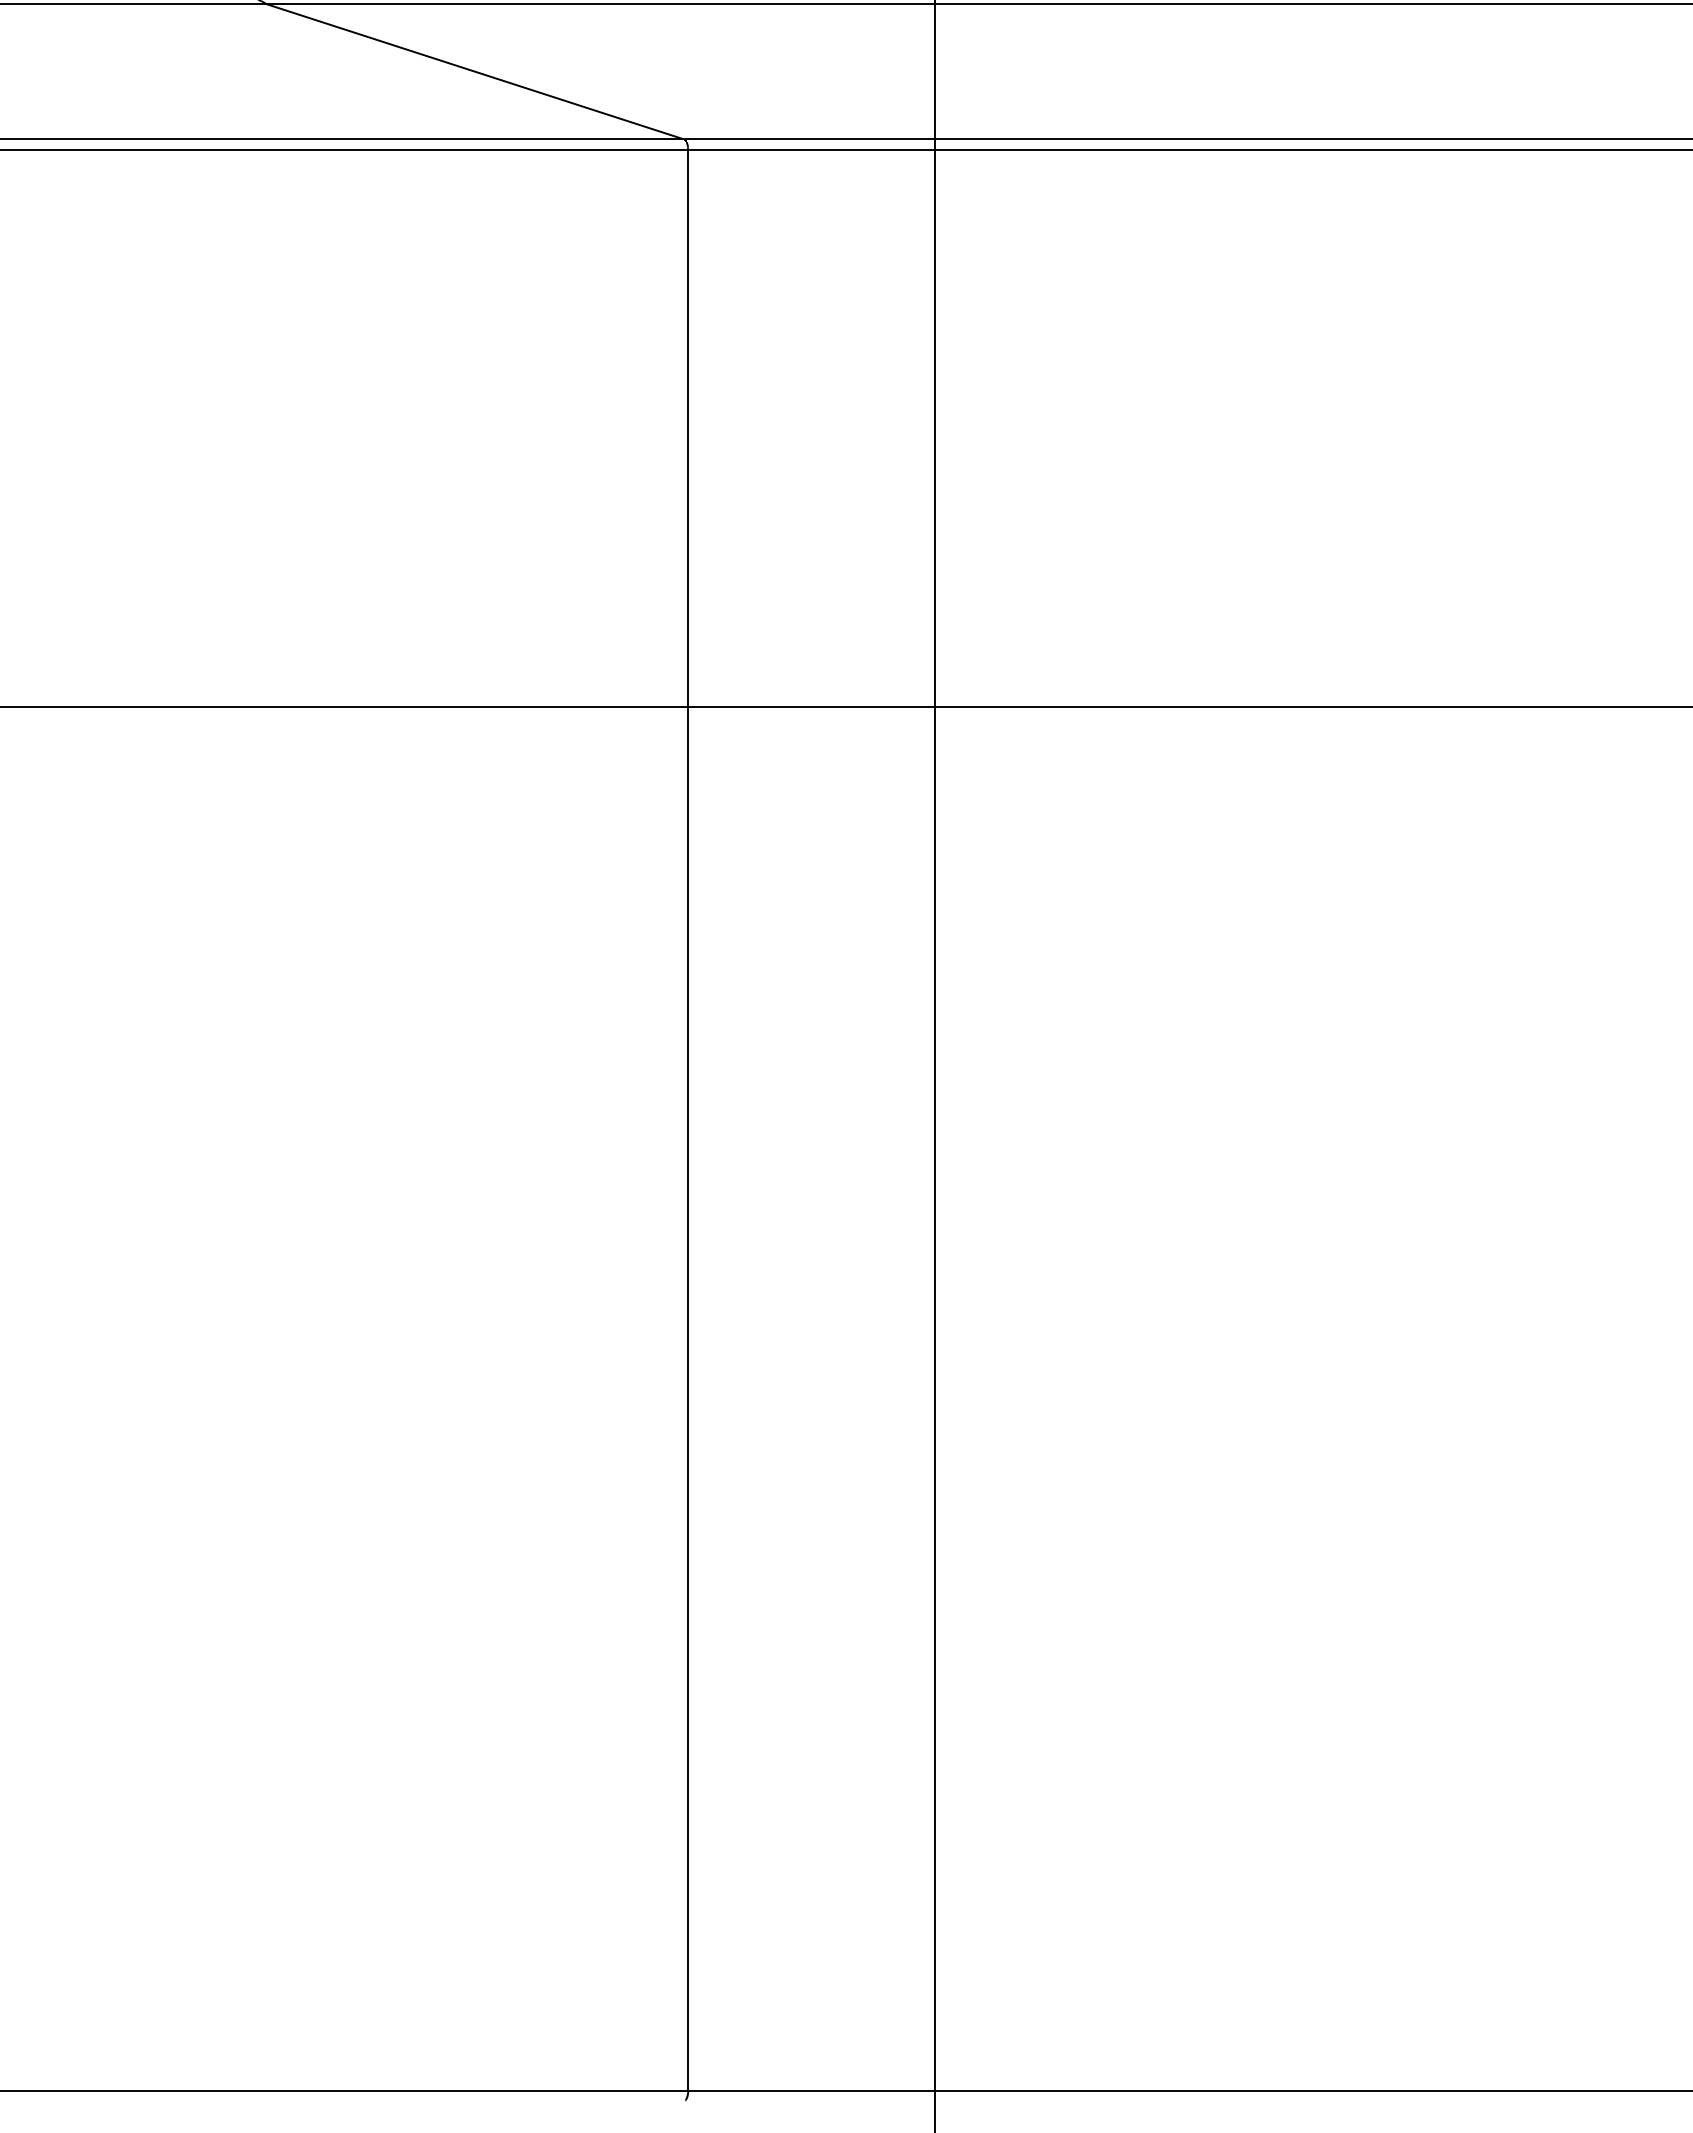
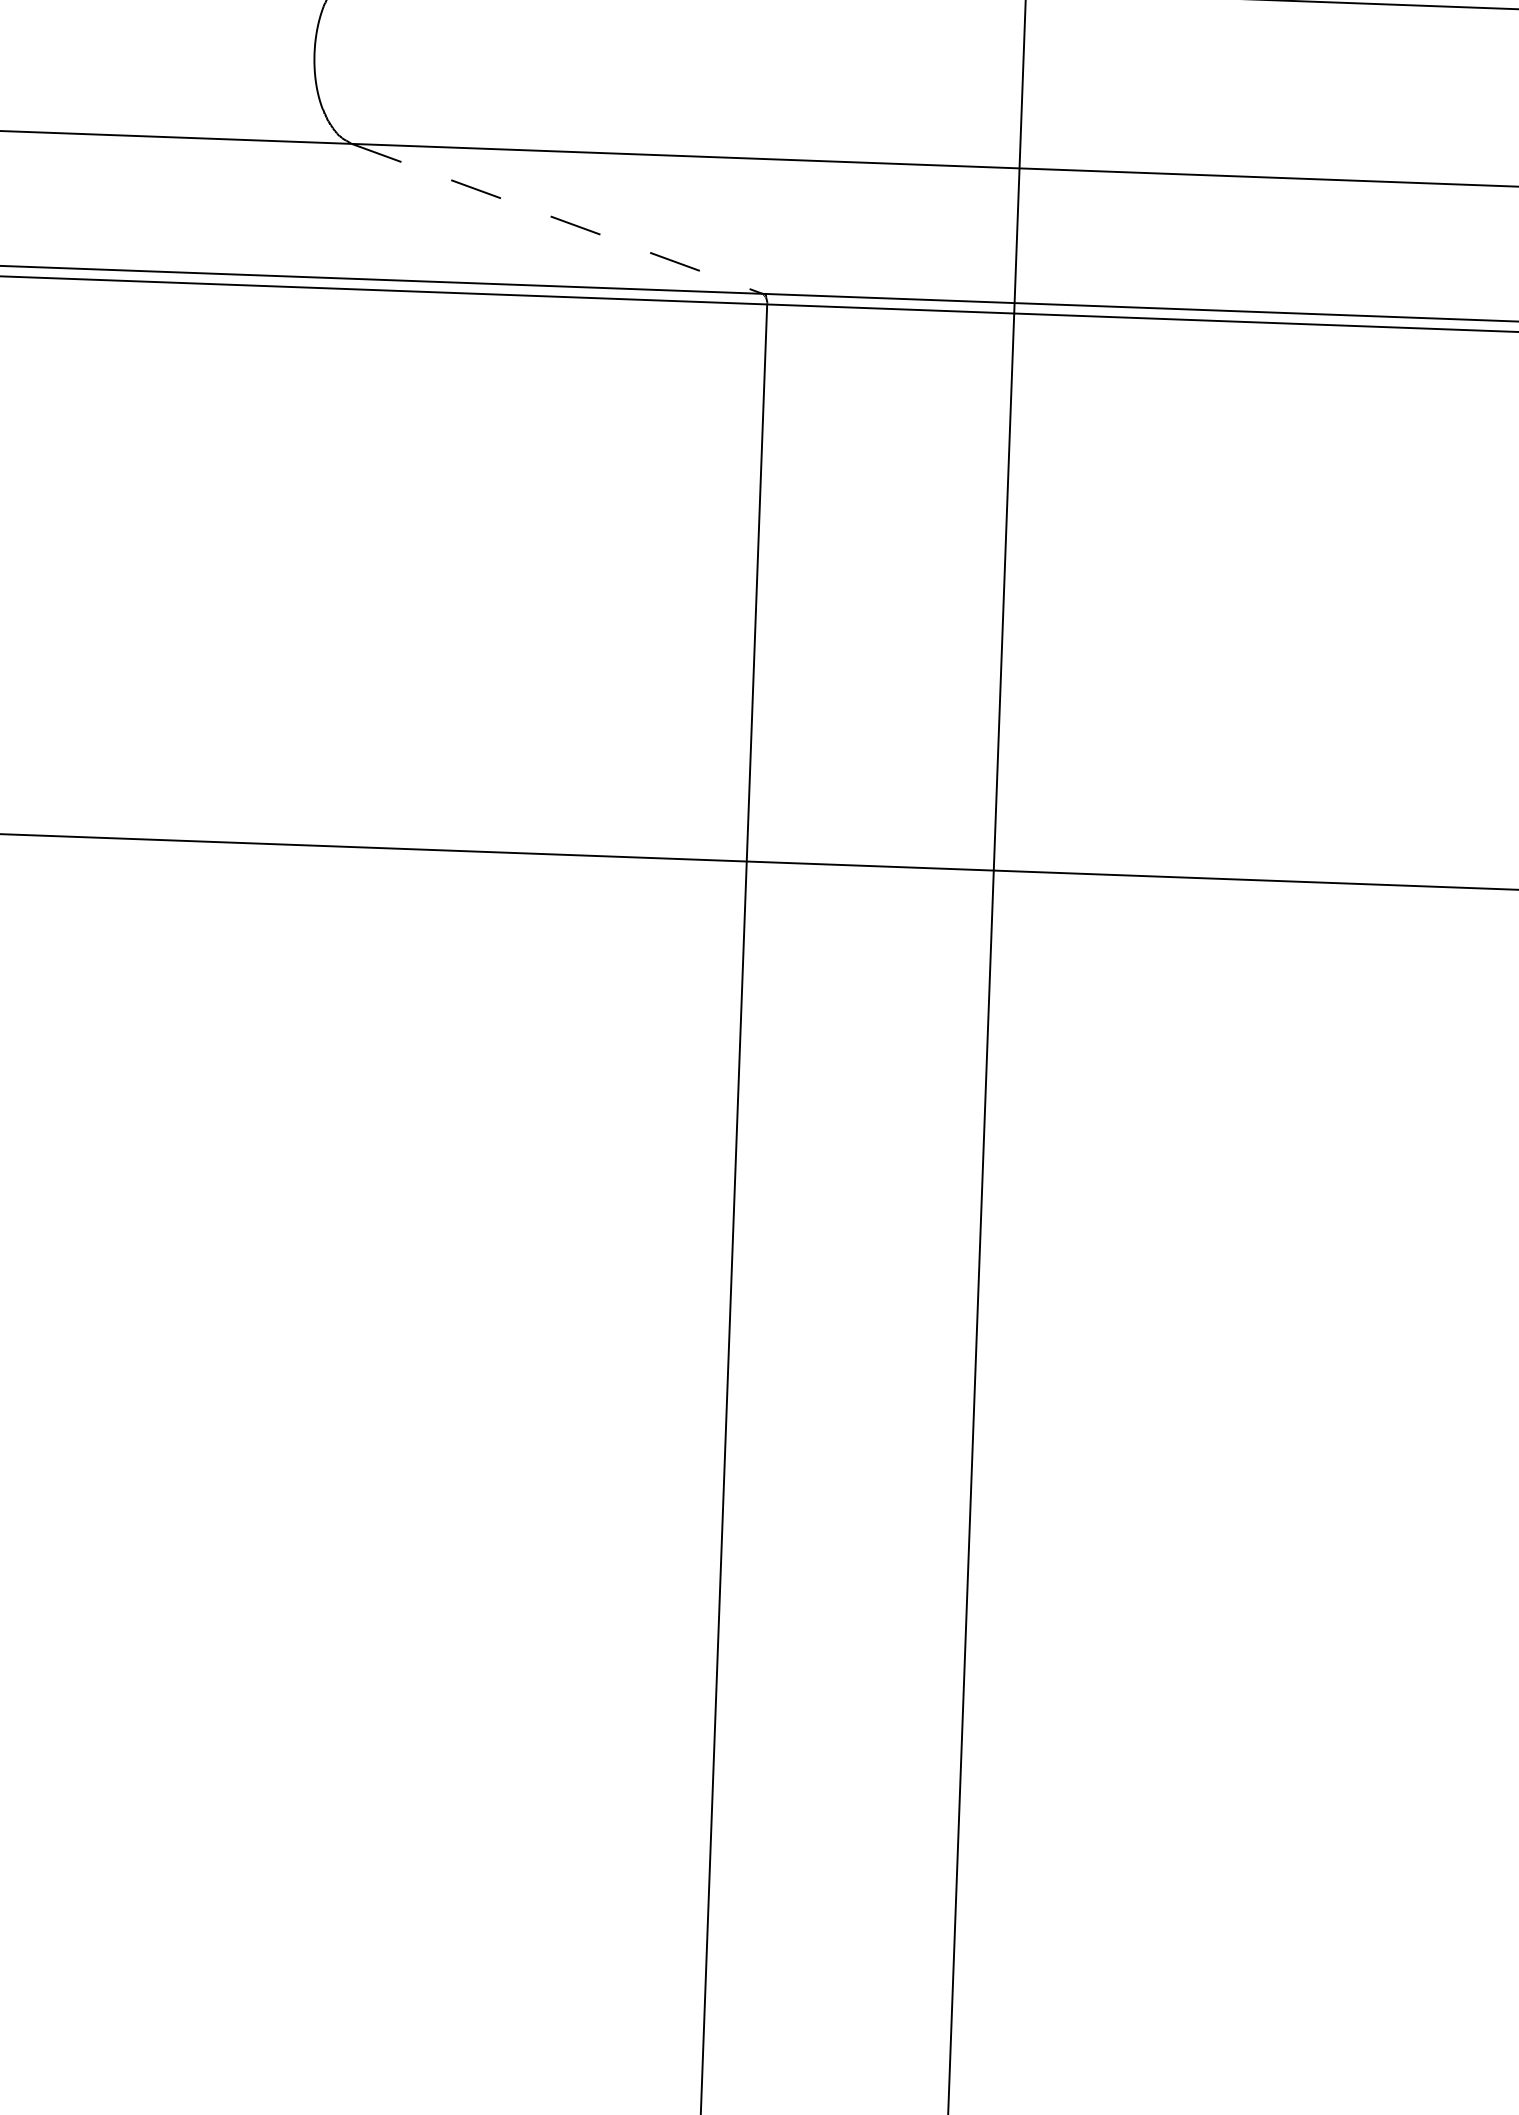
line: (475, 71) -> (557, 218), solid -> dashed

